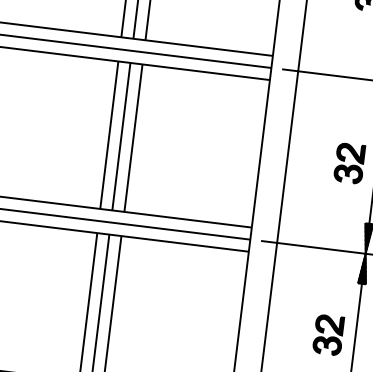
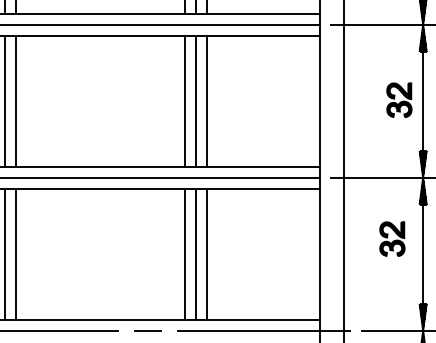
part: (328, 334) -> (392, 238), moved

